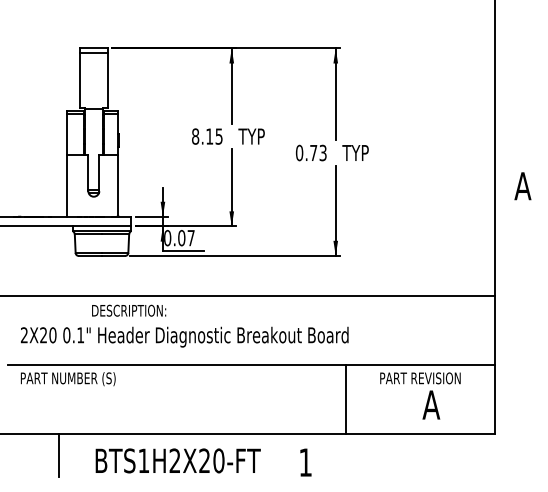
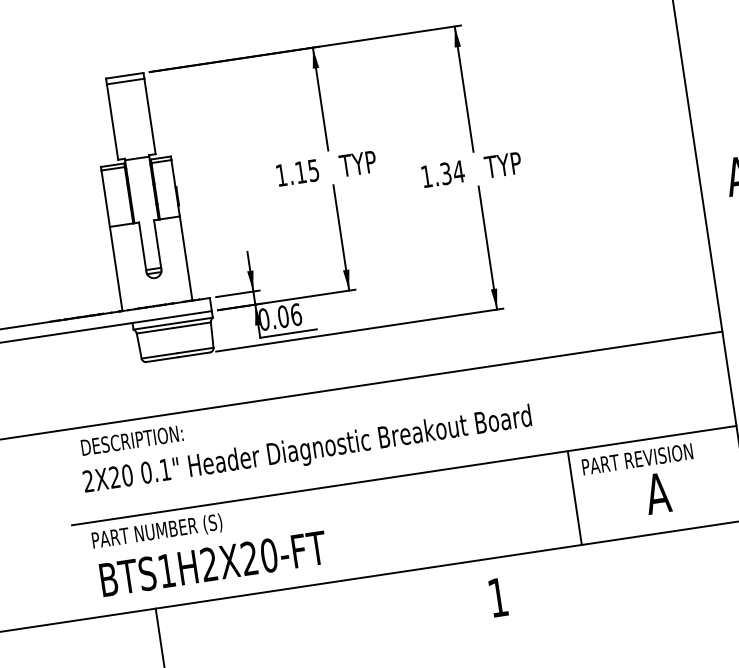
text: (195, 136) -> (281, 175), 8.15 -> 1.15
text: (310, 152) -> (441, 173), 0.73 -> 1.34
text: (190, 237) -> (295, 314), 0.07 -> 0.06
text: (129, 310) -> (132, 440), moved
line: (346, 399) -> (575, 498), moved
text: (177, 460) -> (212, 563), moved

